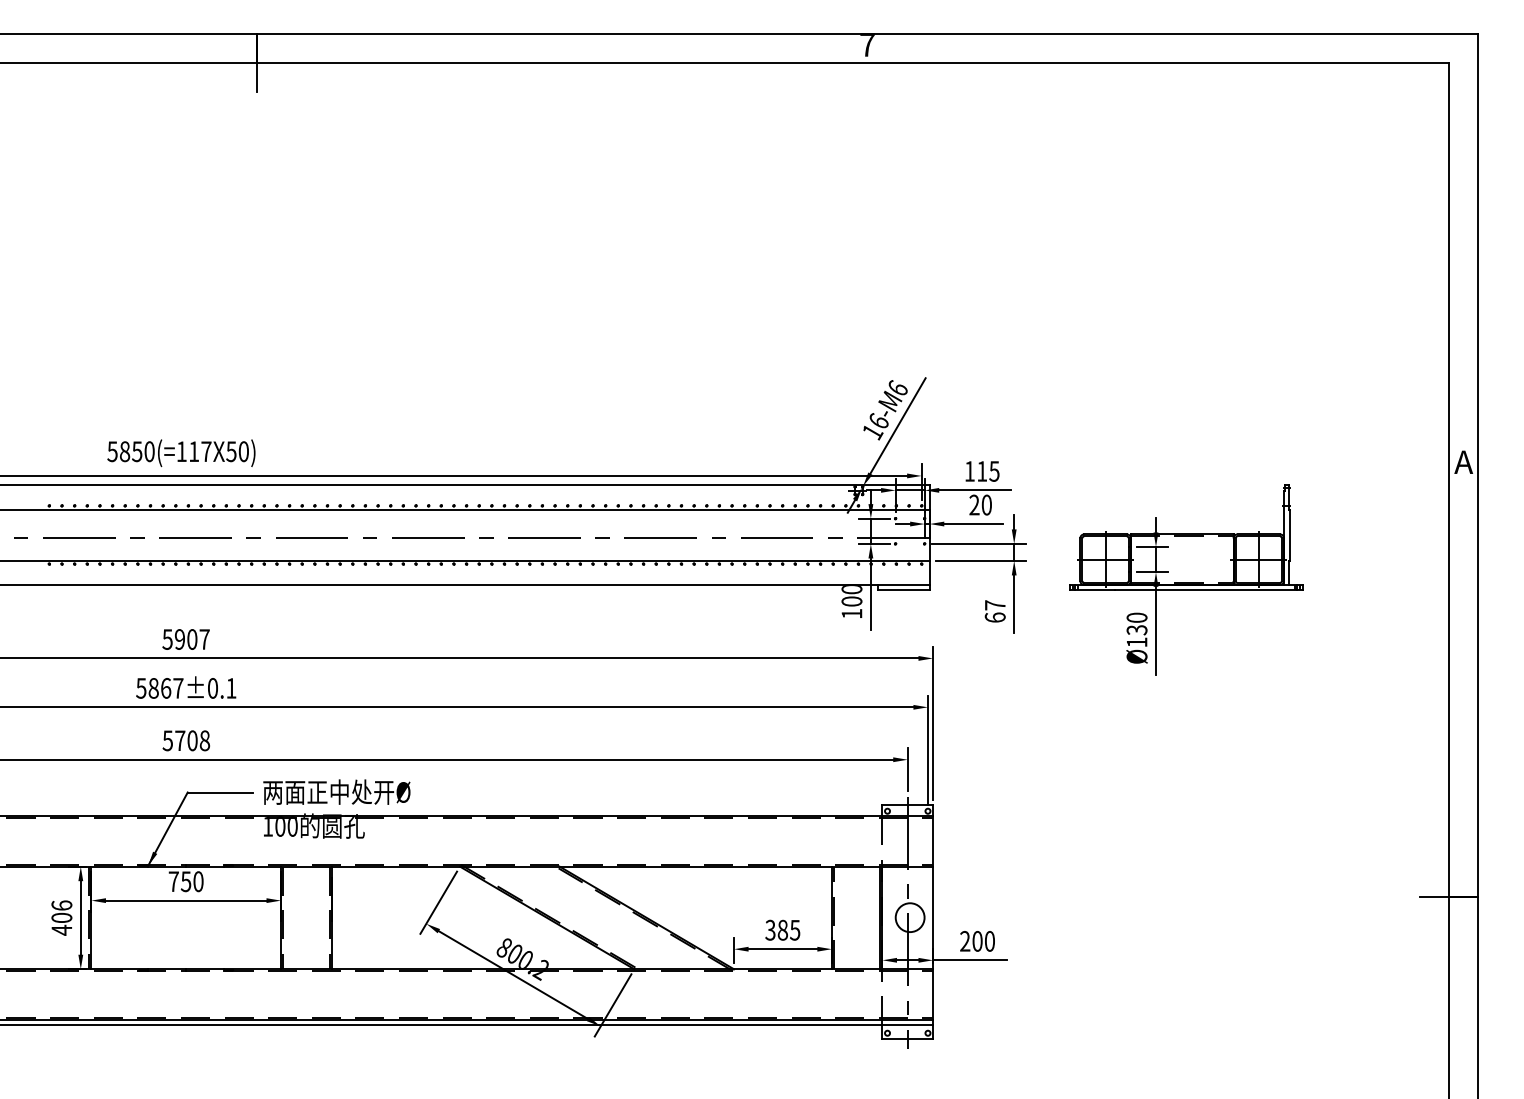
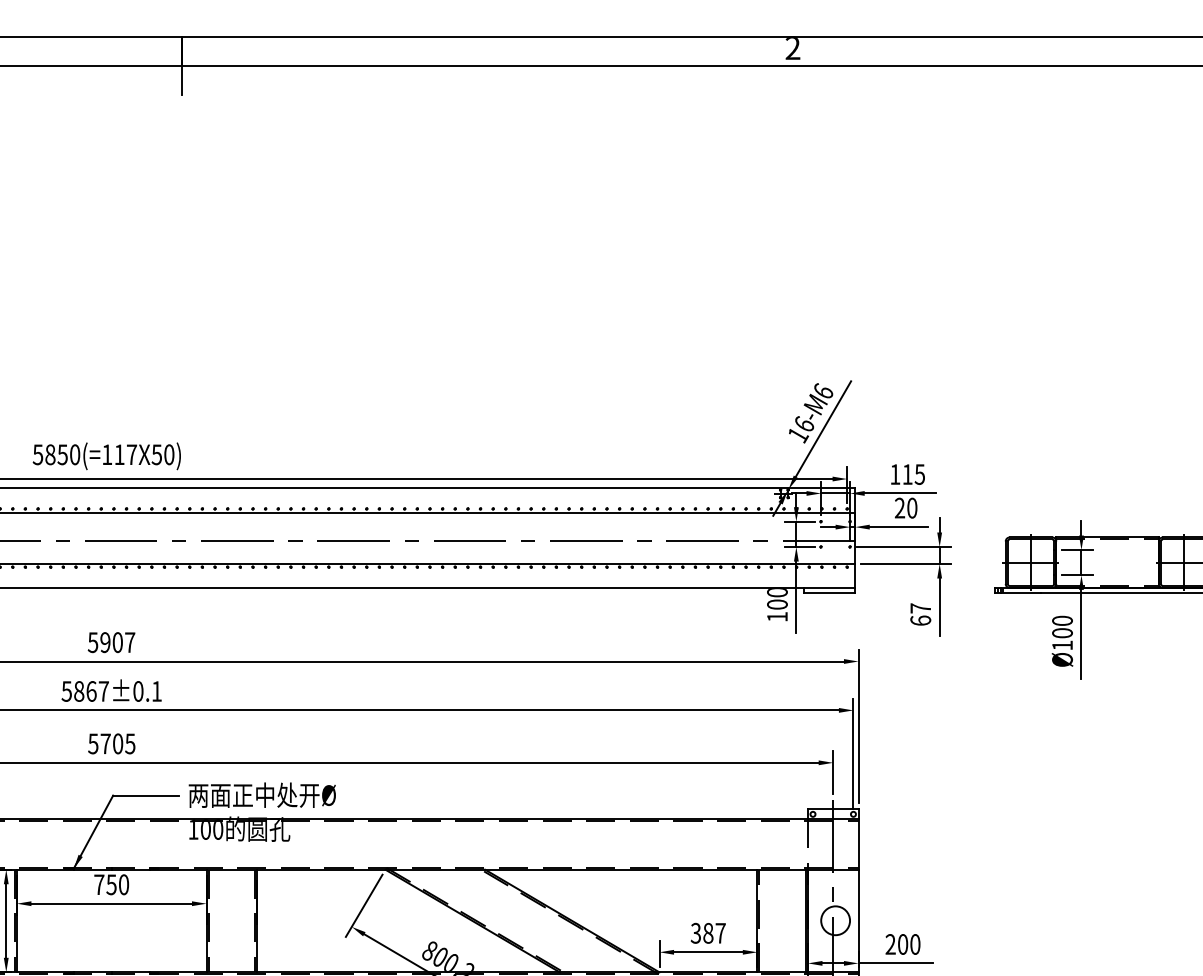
text: (867, 45) -> (792, 48), 7 -> 2
text: (1136, 630) -> (1061, 633), Ø130 -> Ø100
text: (204, 740) -> (129, 743), 5708 -> 5705
text: (795, 930) -> (720, 933), 385 -> 387

